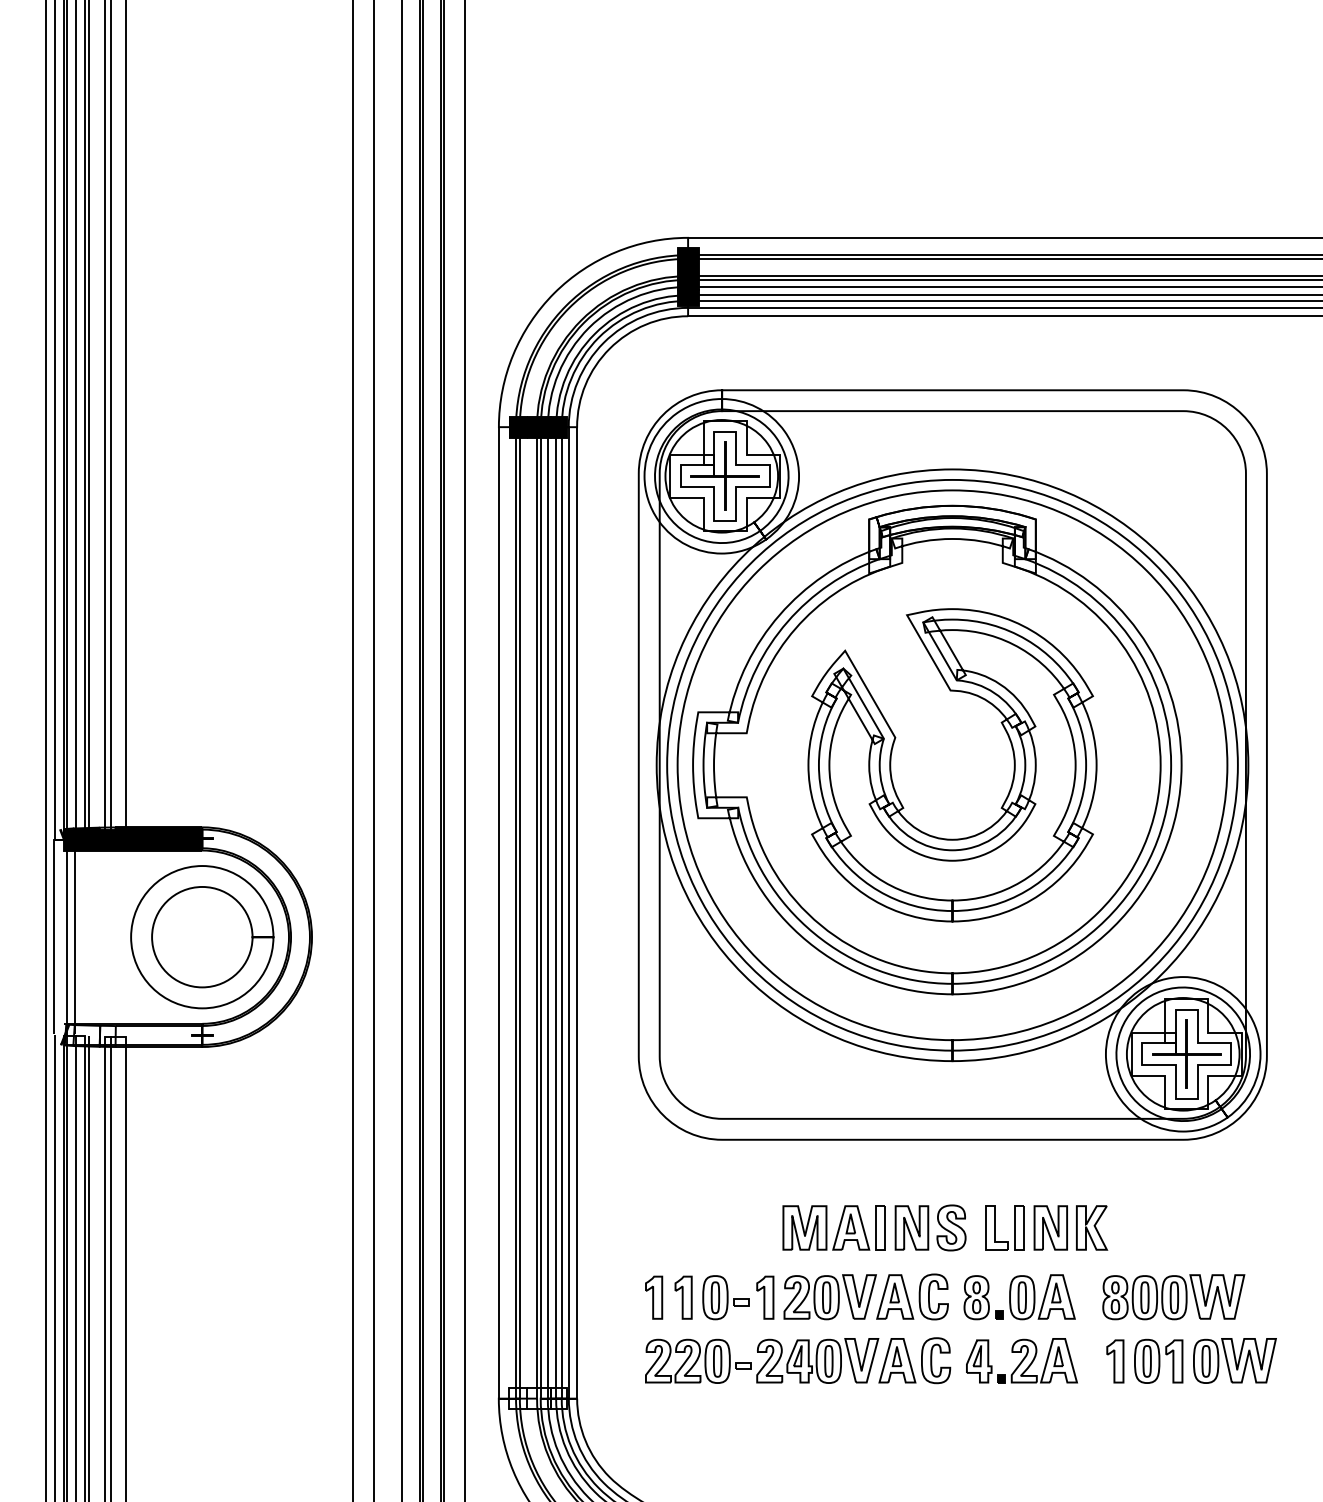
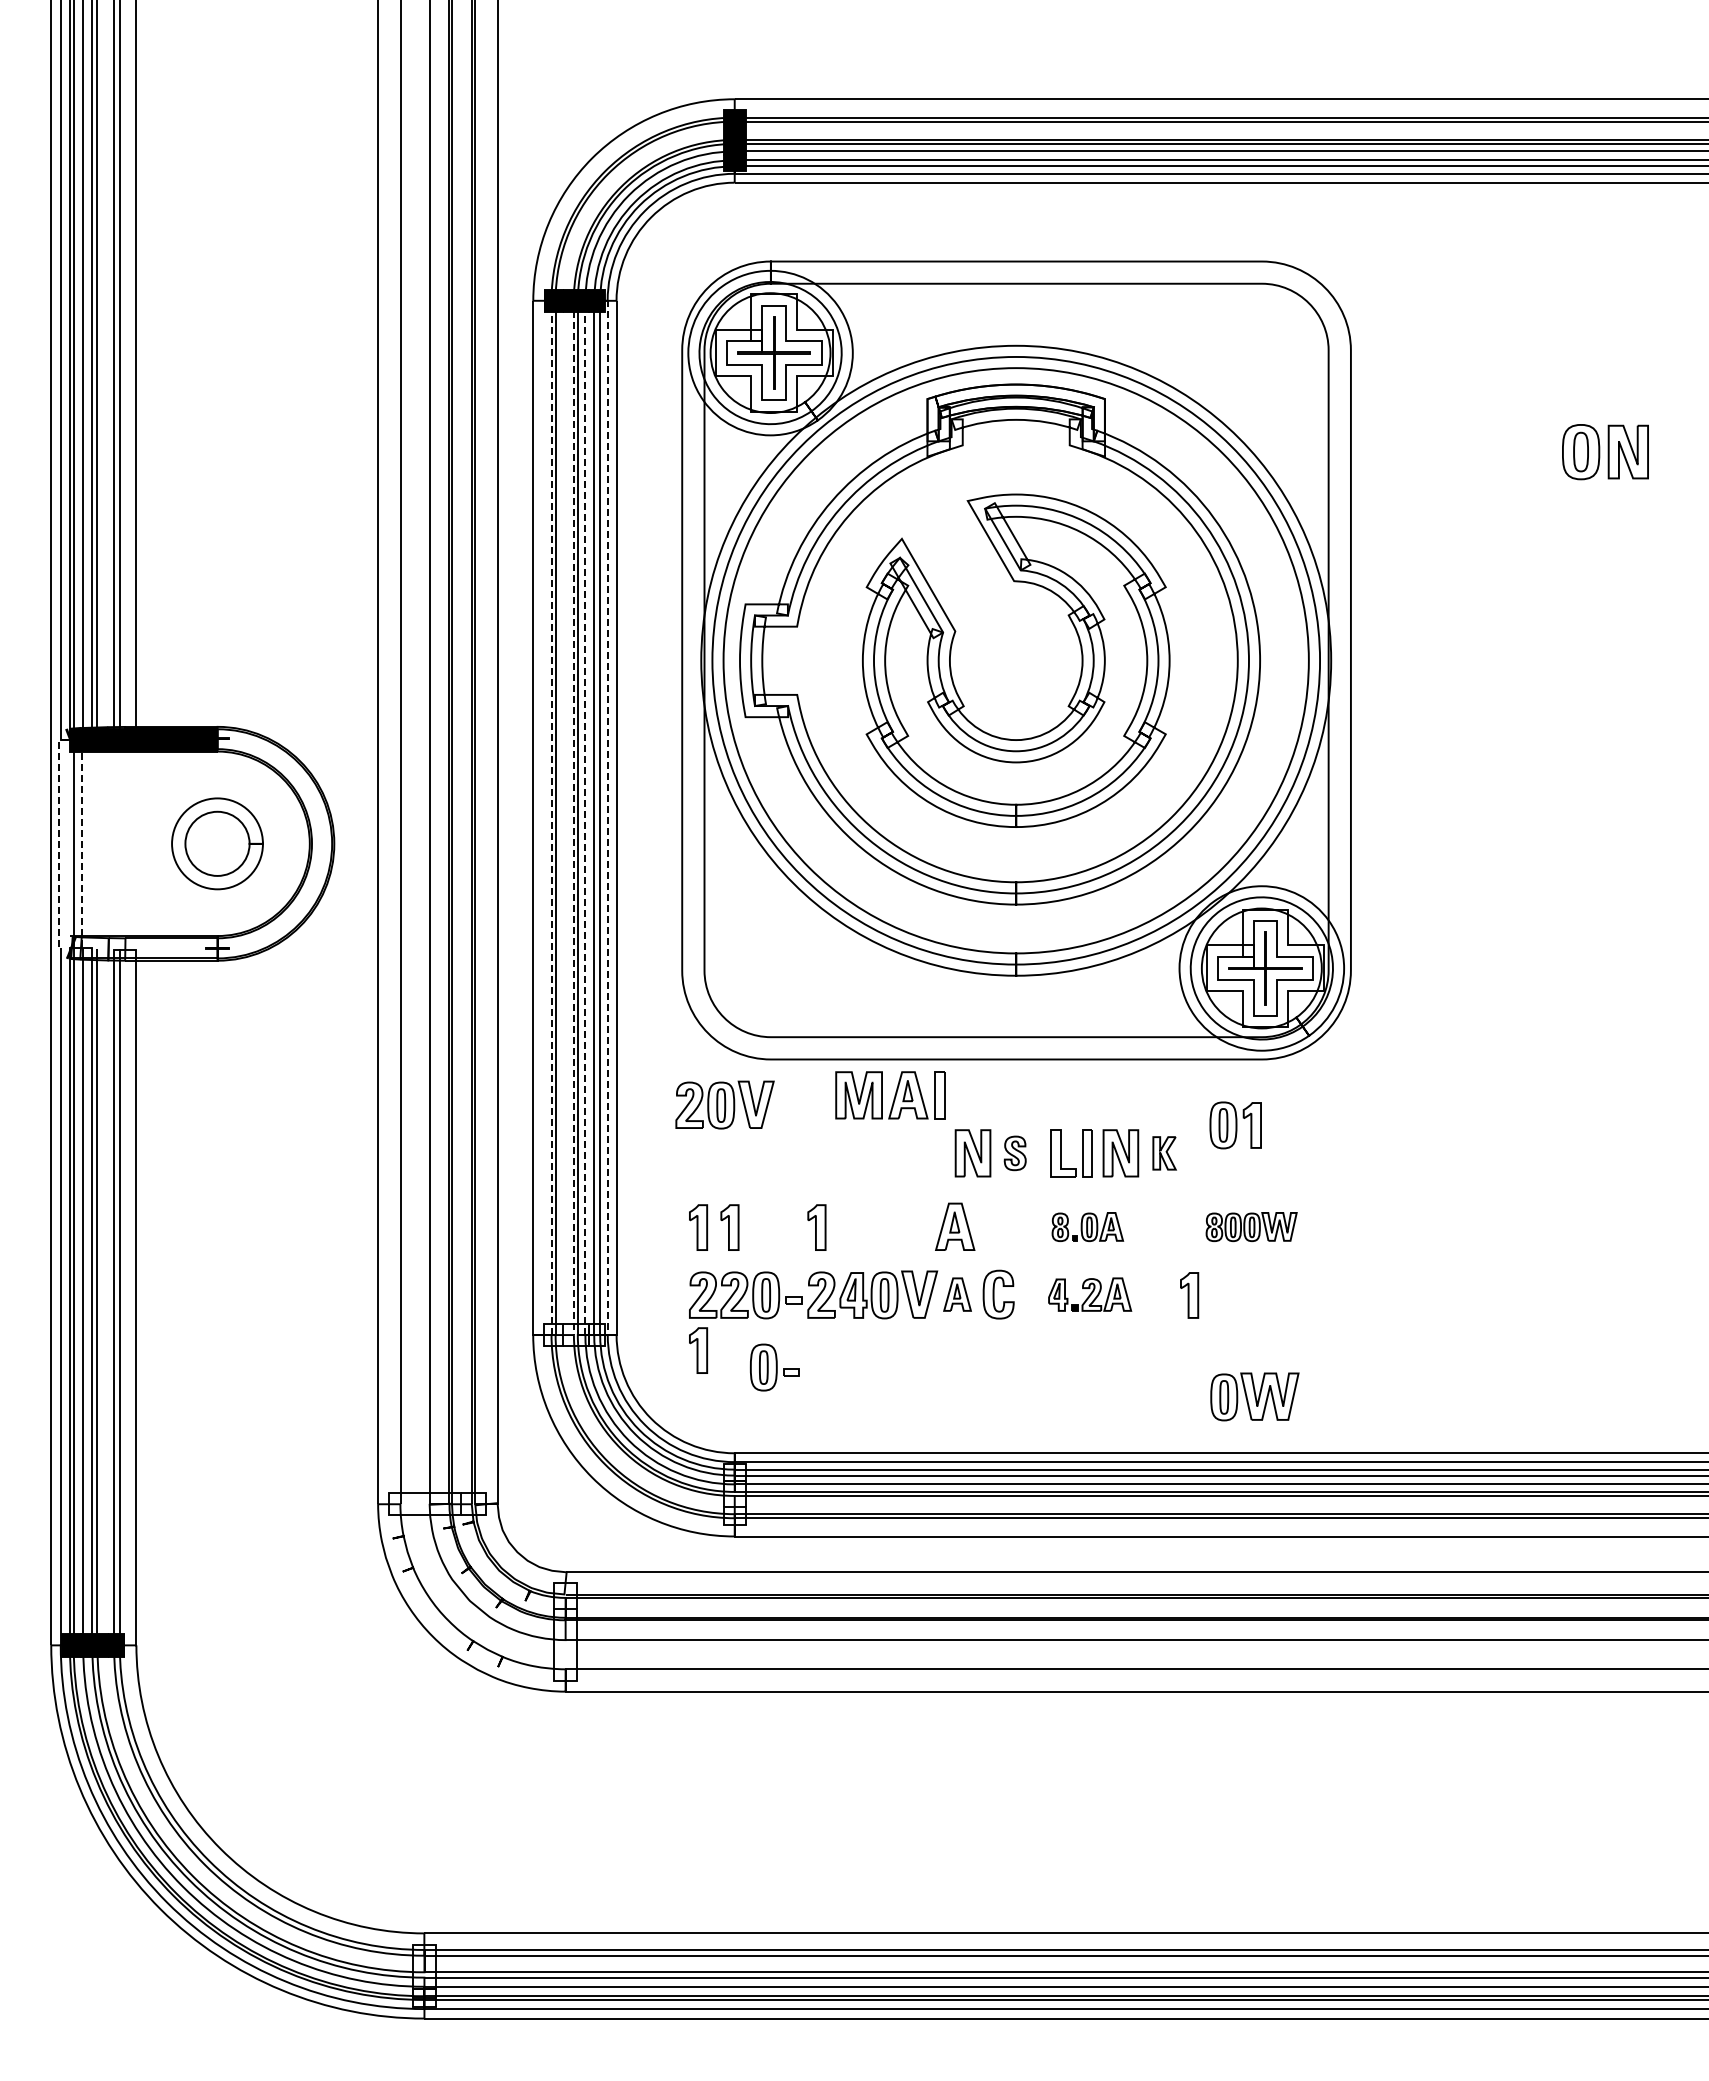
line: (527, 426) -> (563, 300), solid -> dashed
line: (559, 426) -> (597, 300), solid -> dashed
line: (64, 840) -> (70, 740), solid -> dashed
part: (202, 936) -> (217, 843), size x0.6
part: (834, 1228) -> (890, 1095), moved
part: (951, 1228) -> (1015, 1153), size x0.7
part: (1091, 1228) -> (1164, 1153), size x0.7
part: (829, 1296) -> (724, 1104), moved
part: (933, 1296) -> (996, 1226), removed
part: (1019, 1296) -> (1087, 1226), size x0.6
part: (1173, 1296) -> (1251, 1226), size x0.6
part: (725, 1297) -> (774, 1367), moved
part: (897, 1360) -> (957, 1294), size x0.7
part: (1021, 1360) -> (1089, 1294), size x0.7
part: (1234, 1360) -> (1254, 1396), moved
part: (1158, 1361) -> (1235, 1125), moved
part: (654, 1413) -> (698, 1350), added

